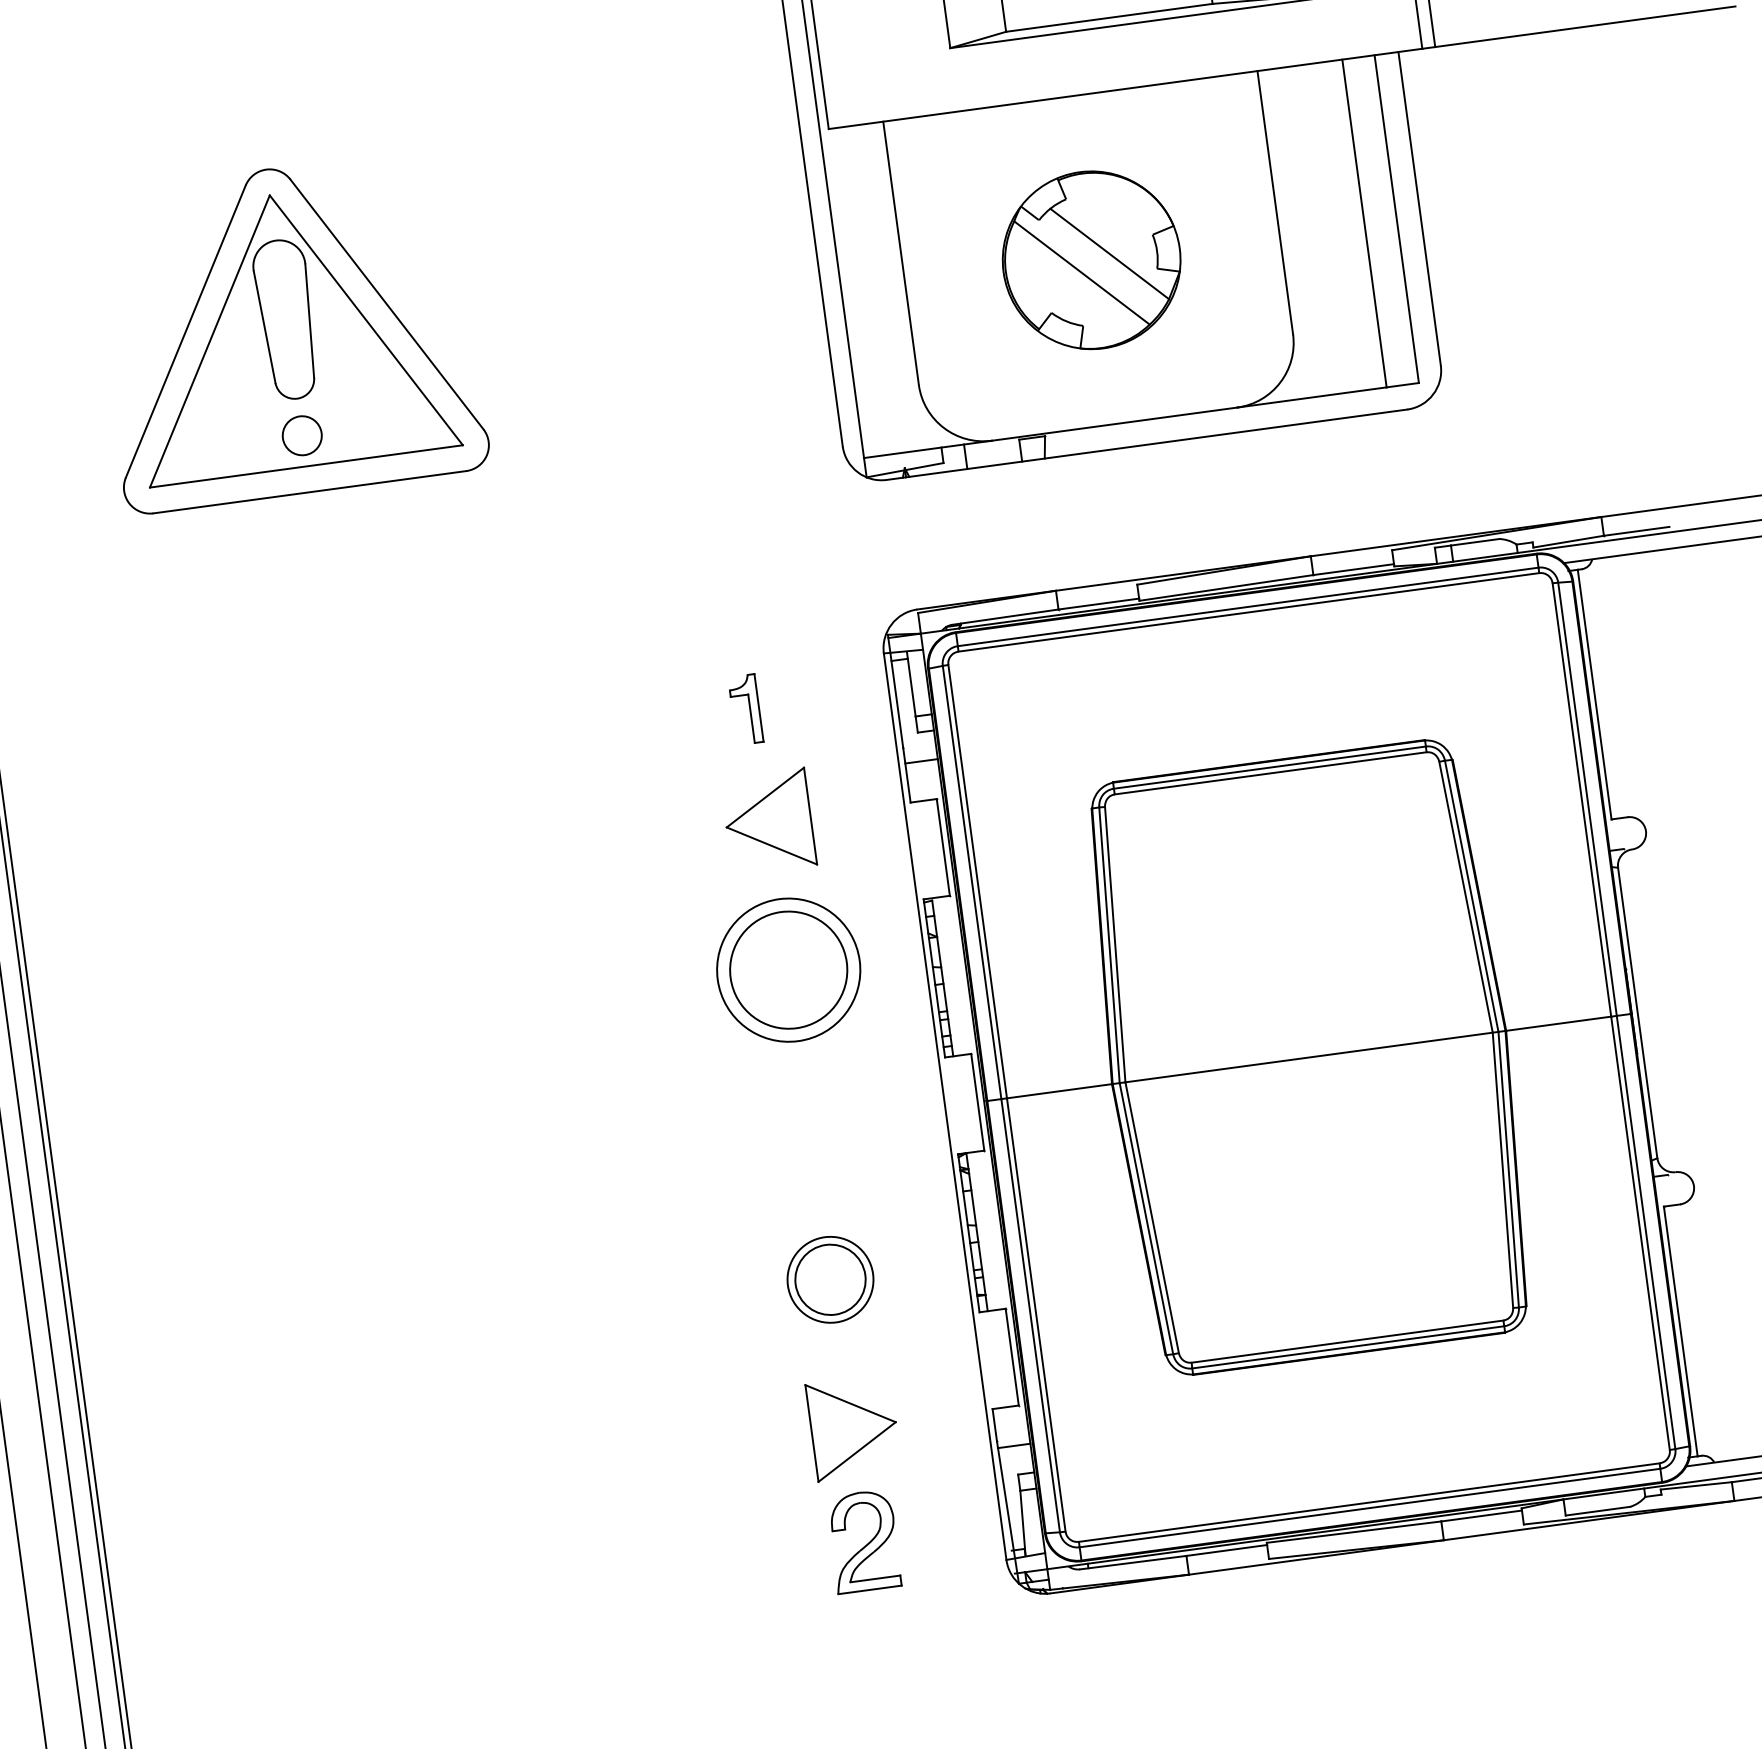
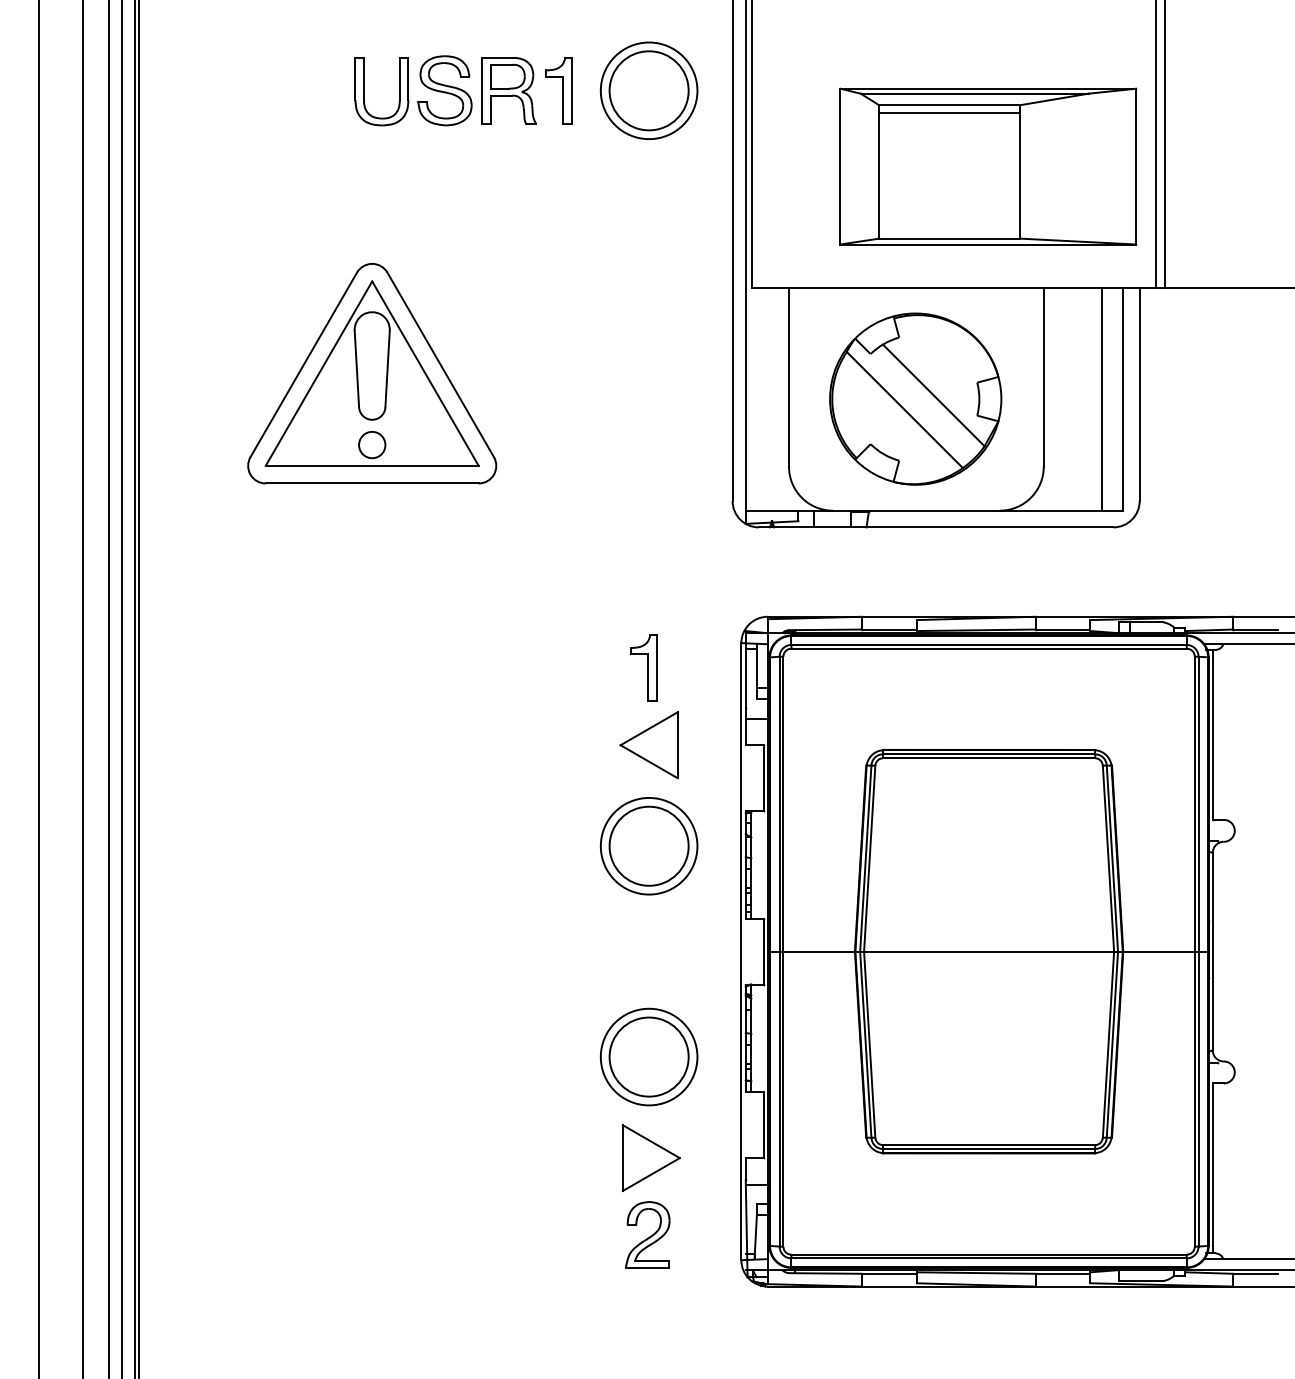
part: (1091, 259) -> (915, 398), size x1.43
part: (744, 708) -> (643, 667), size x1.43
part: (829, 1279) -> (648, 1056), size x1.67

